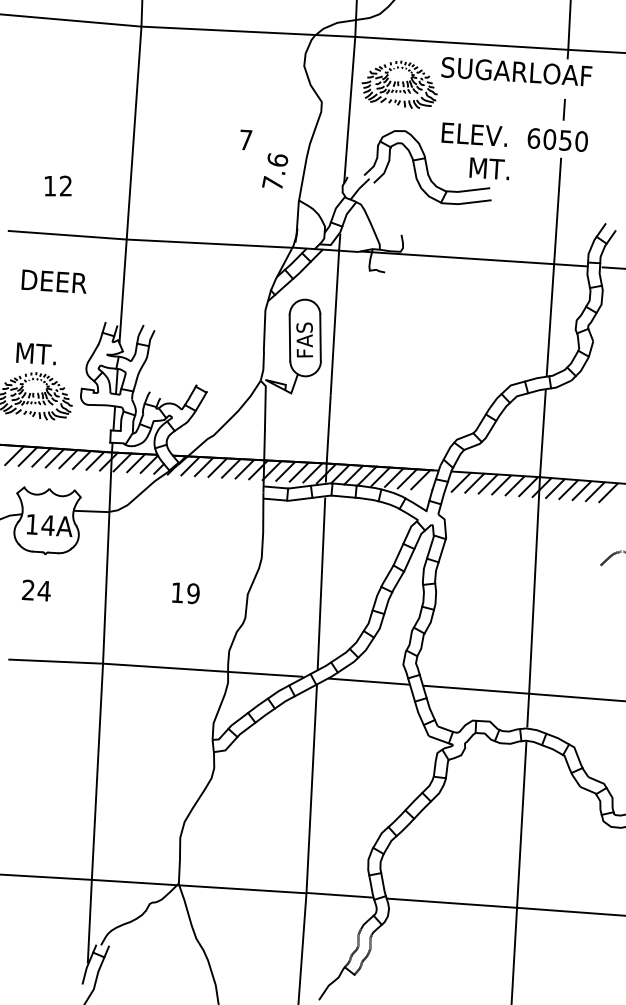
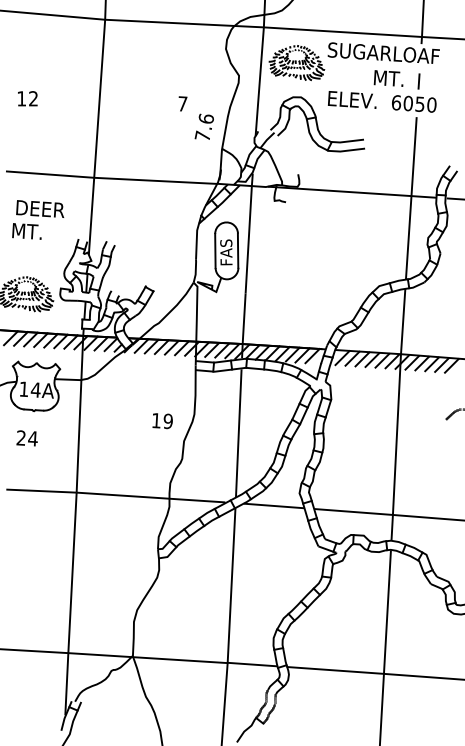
text: (489, 168) -> (388, 78), moved
text: (58, 185) -> (27, 98), moved
text: (35, 353) -> (26, 231), moved
text: (185, 593) -> (162, 421), moved

